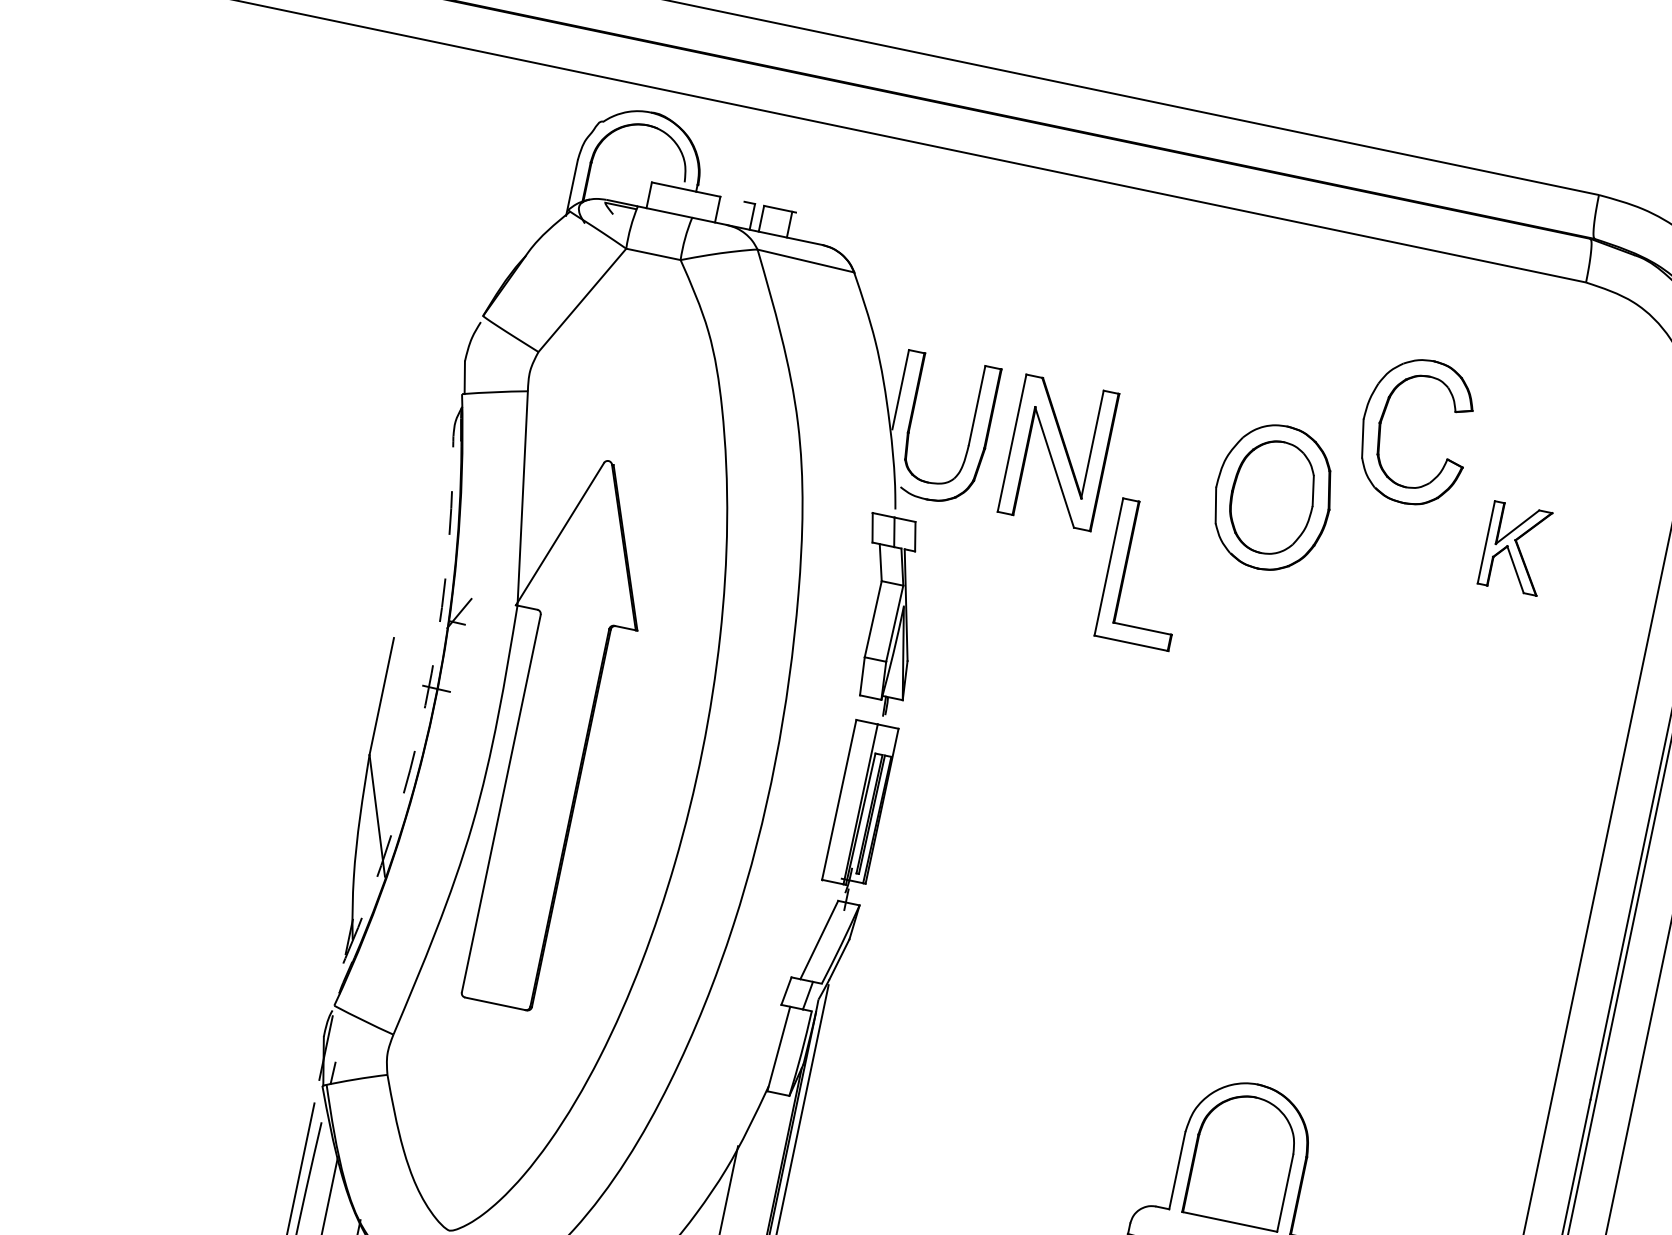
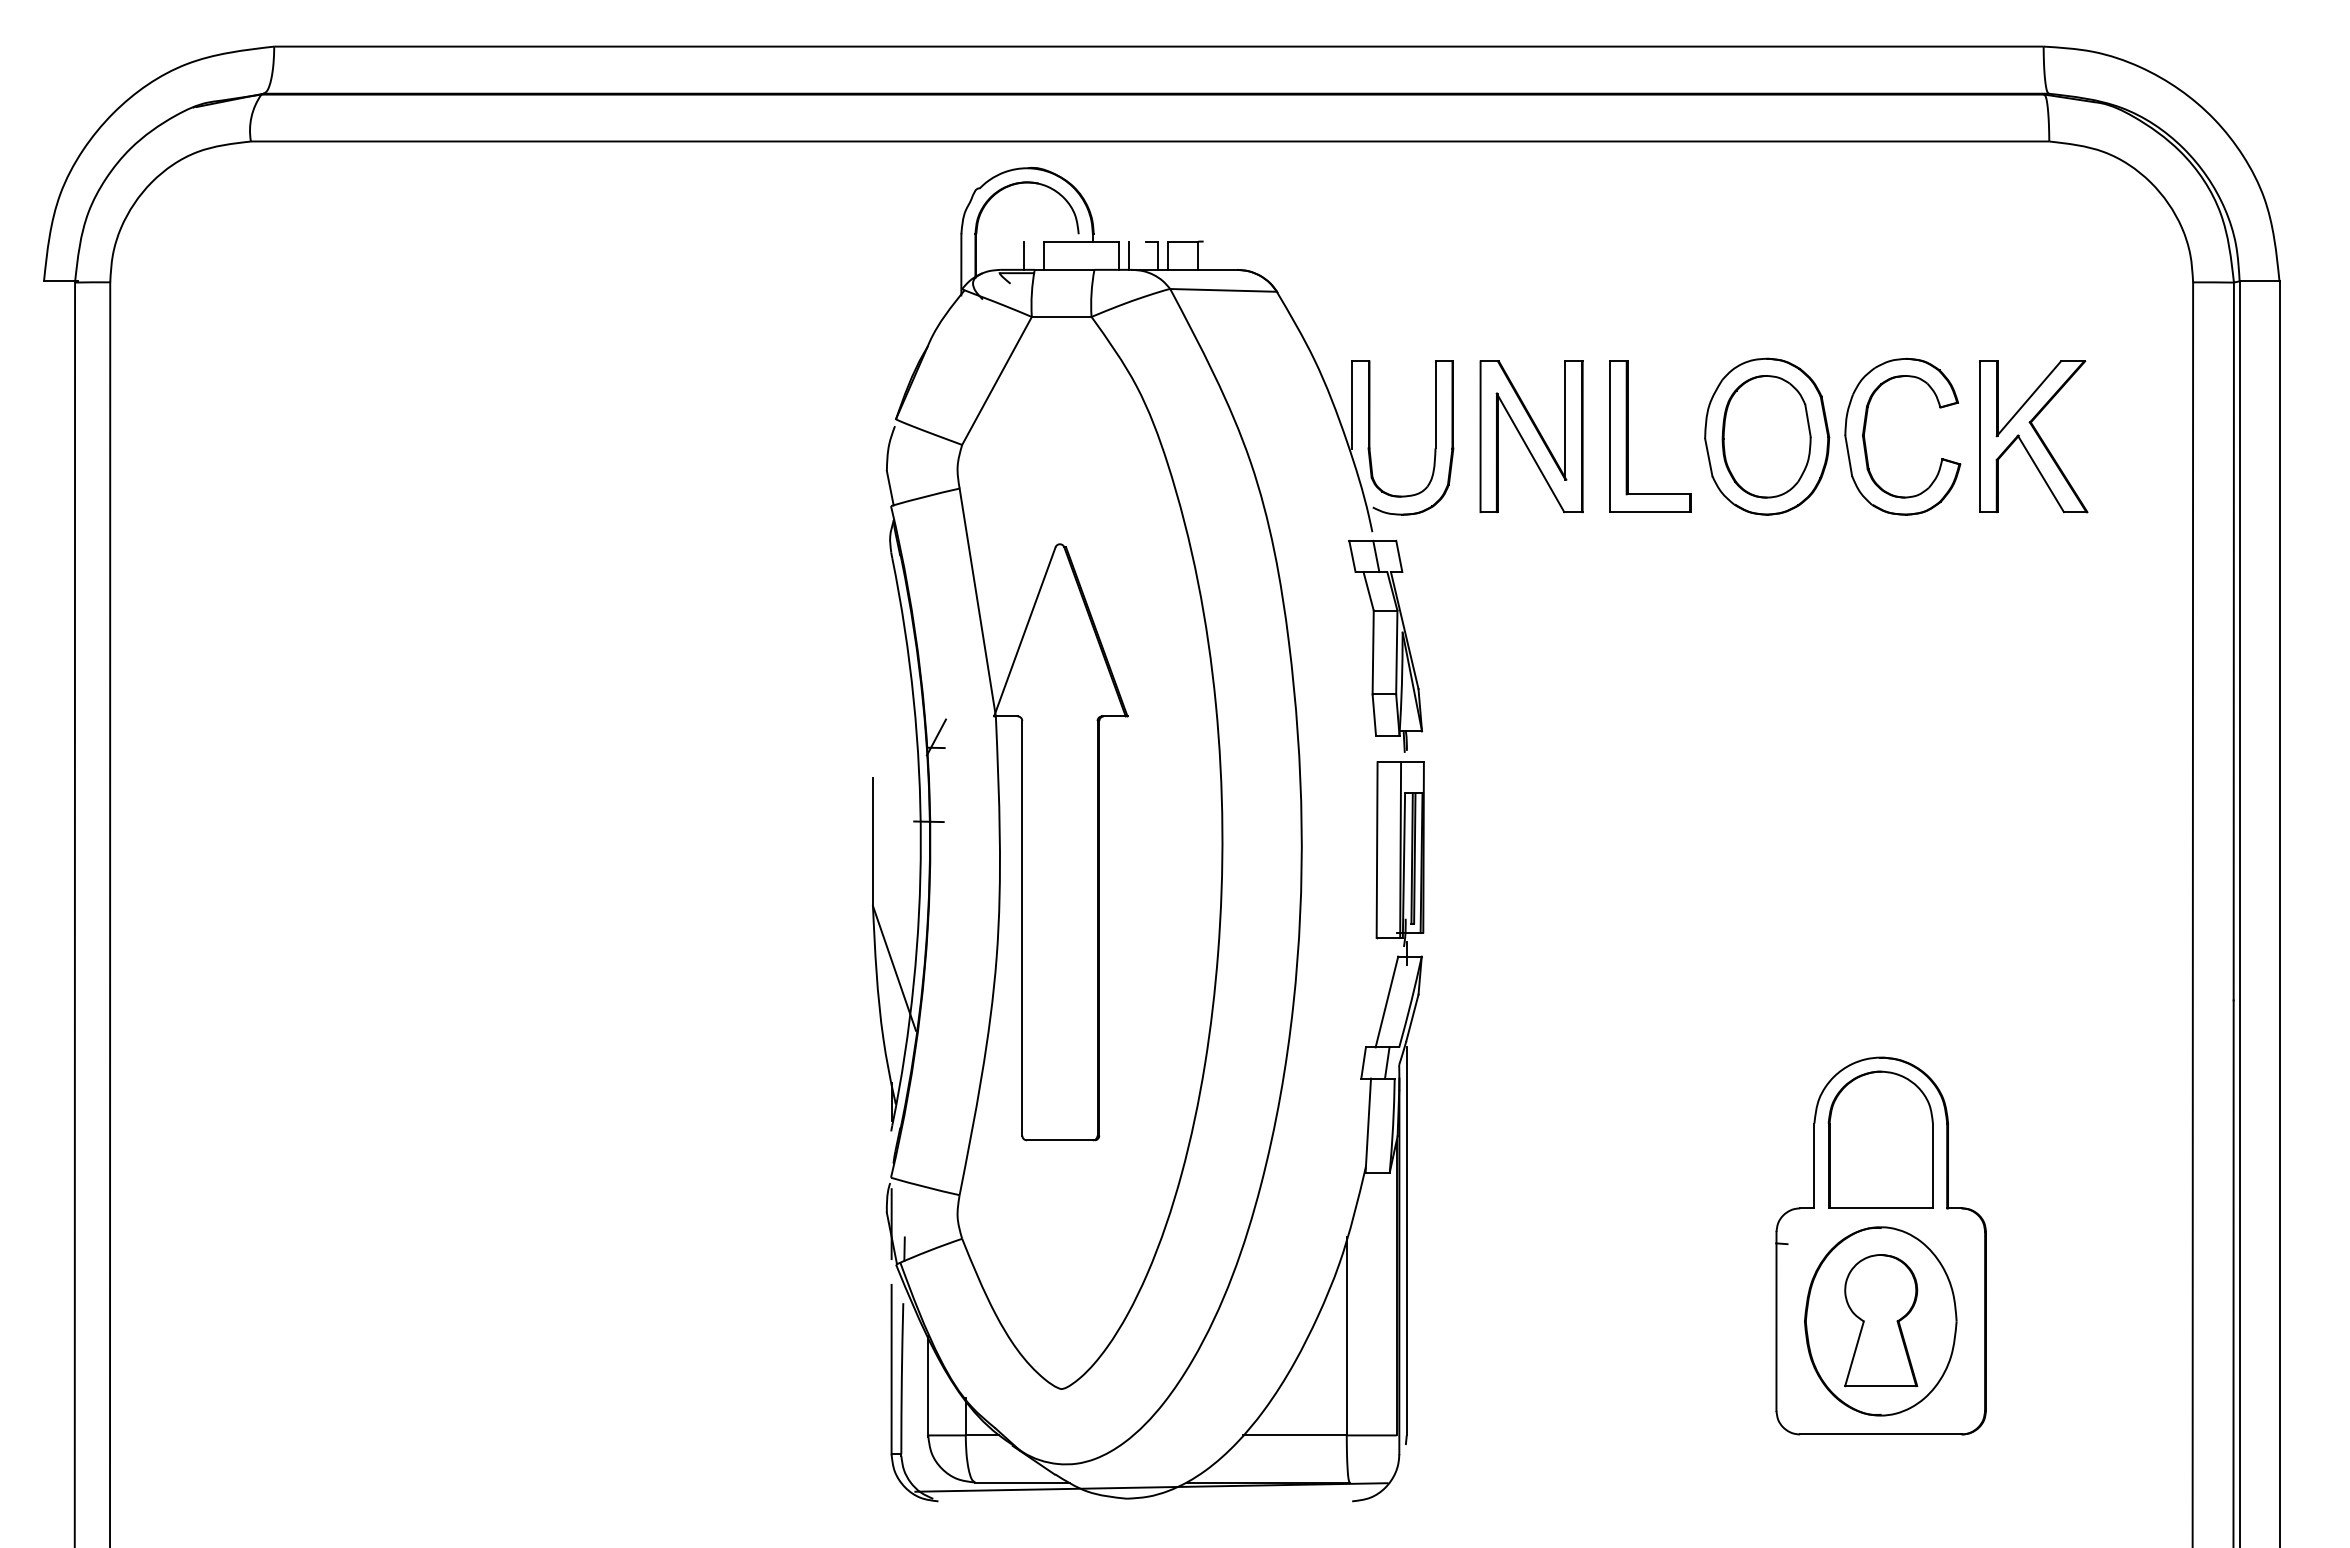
line: (630, 191) -> (1023, 255), added
line: (726, 211) -> (1129, 255), added
part: (1381, 426) -> (1865, 438), moved
part: (1515, 548) -> (2033, 436), size x1.67
part: (1126, 570) -> (1628, 436), moved
arc: (425, 705) -> (920, 841), dashed -> solid

